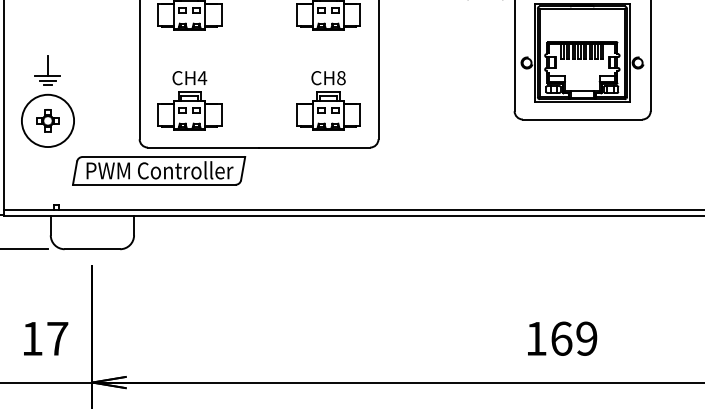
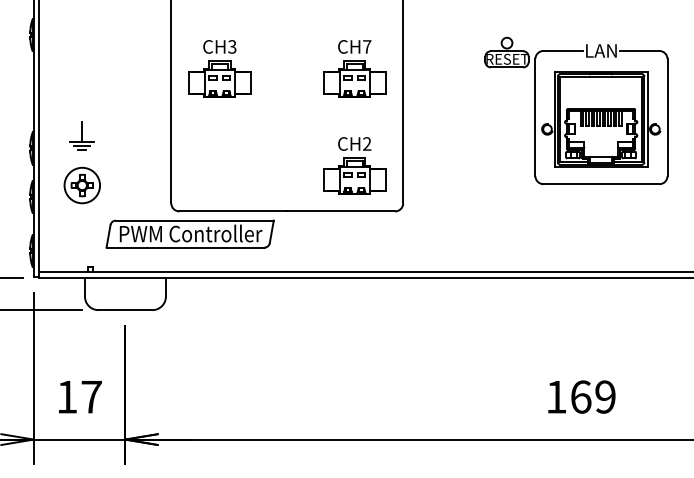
text: (341, 77) -> (367, 143), CH8 -> CH2
part: (189, 100) -> (219, 165), removed
circle: (47, 120) -> (81, 185), size x0.7

